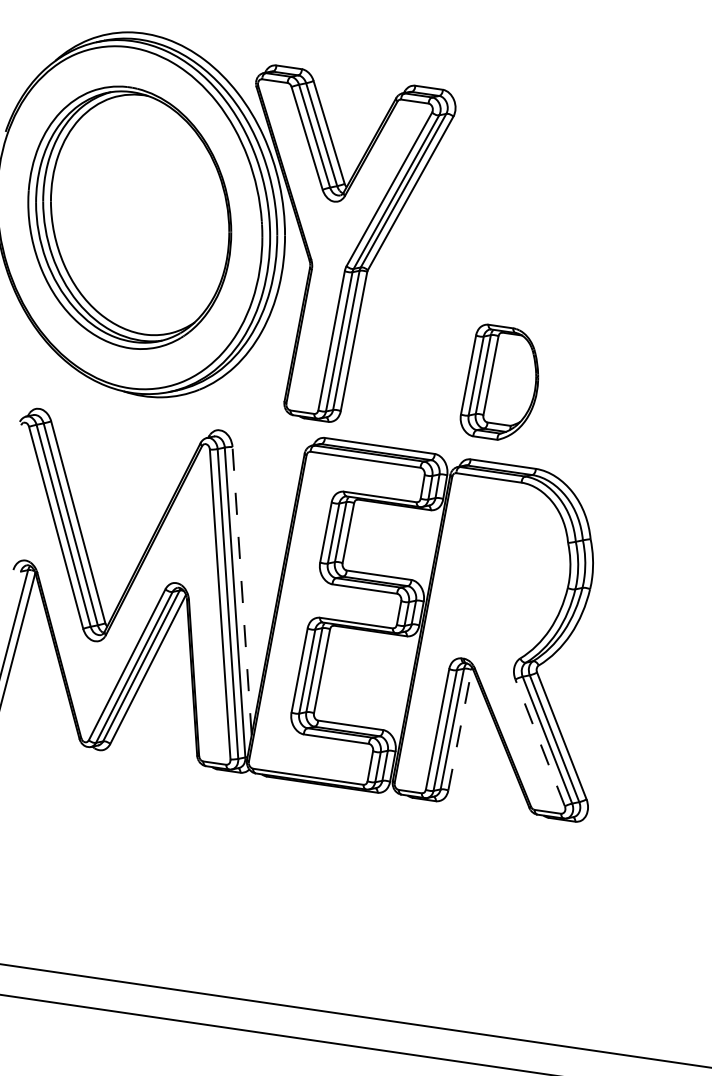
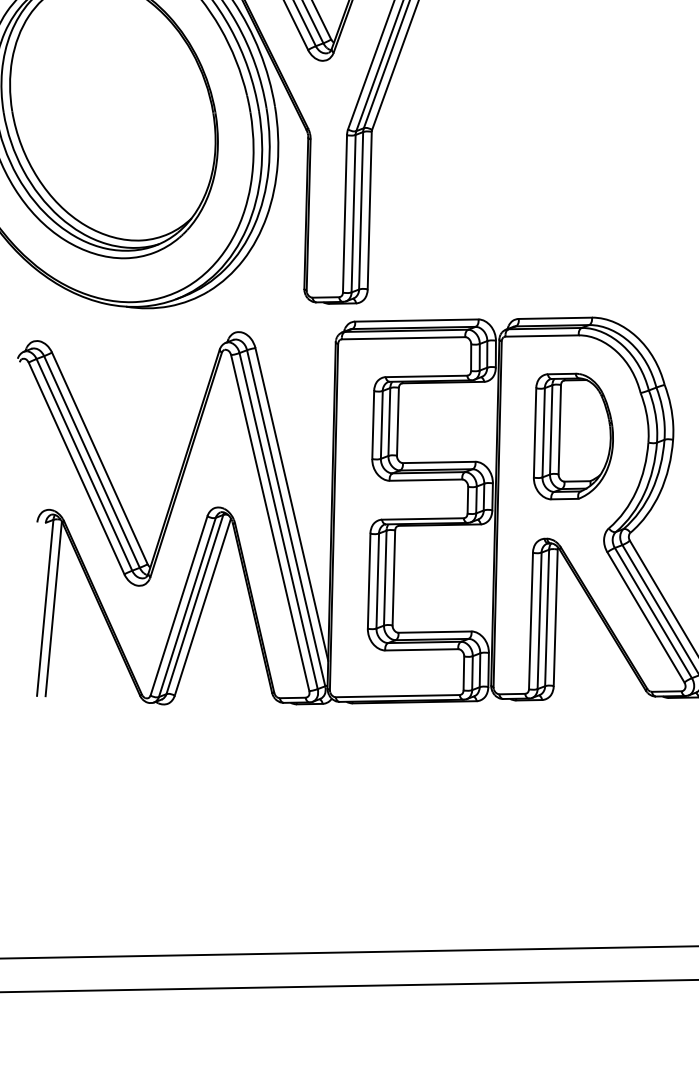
part: (499, 381) -> (570, 434), moved
line: (242, 590) -> (292, 503), dashed -> solid
line: (460, 729) -> (556, 616), dashed -> solid
line: (540, 742) -> (646, 616), dashed -> solid

